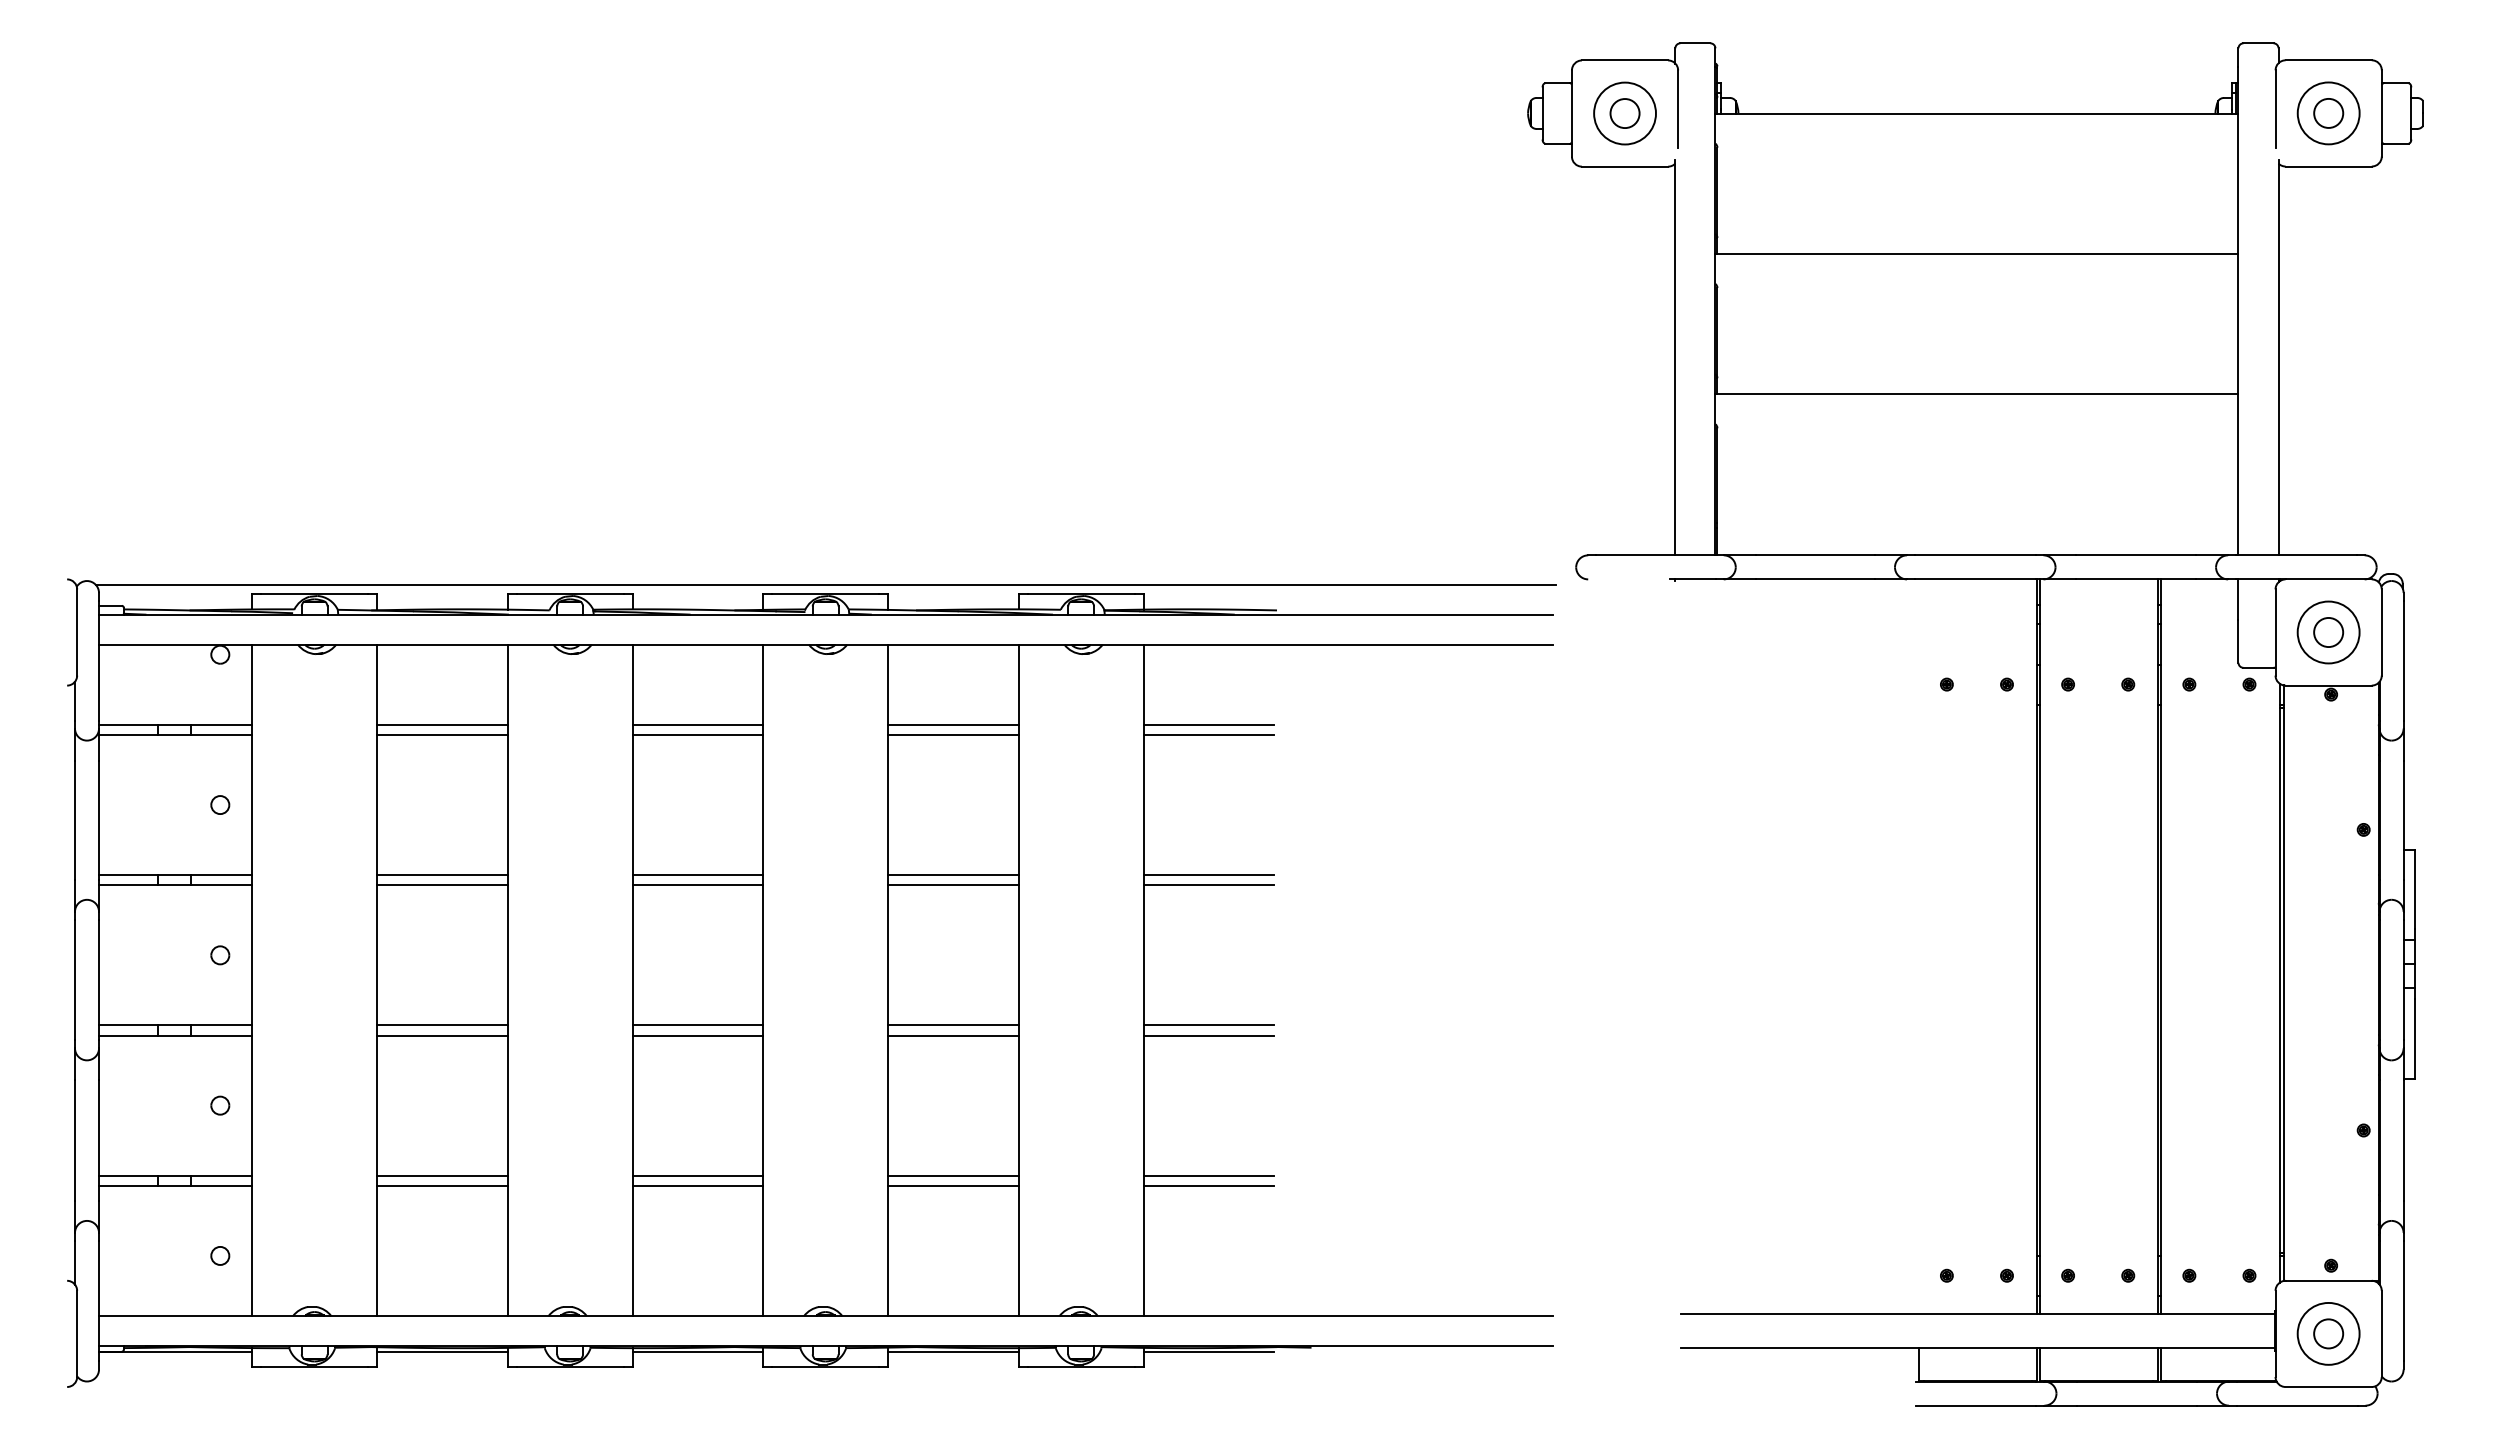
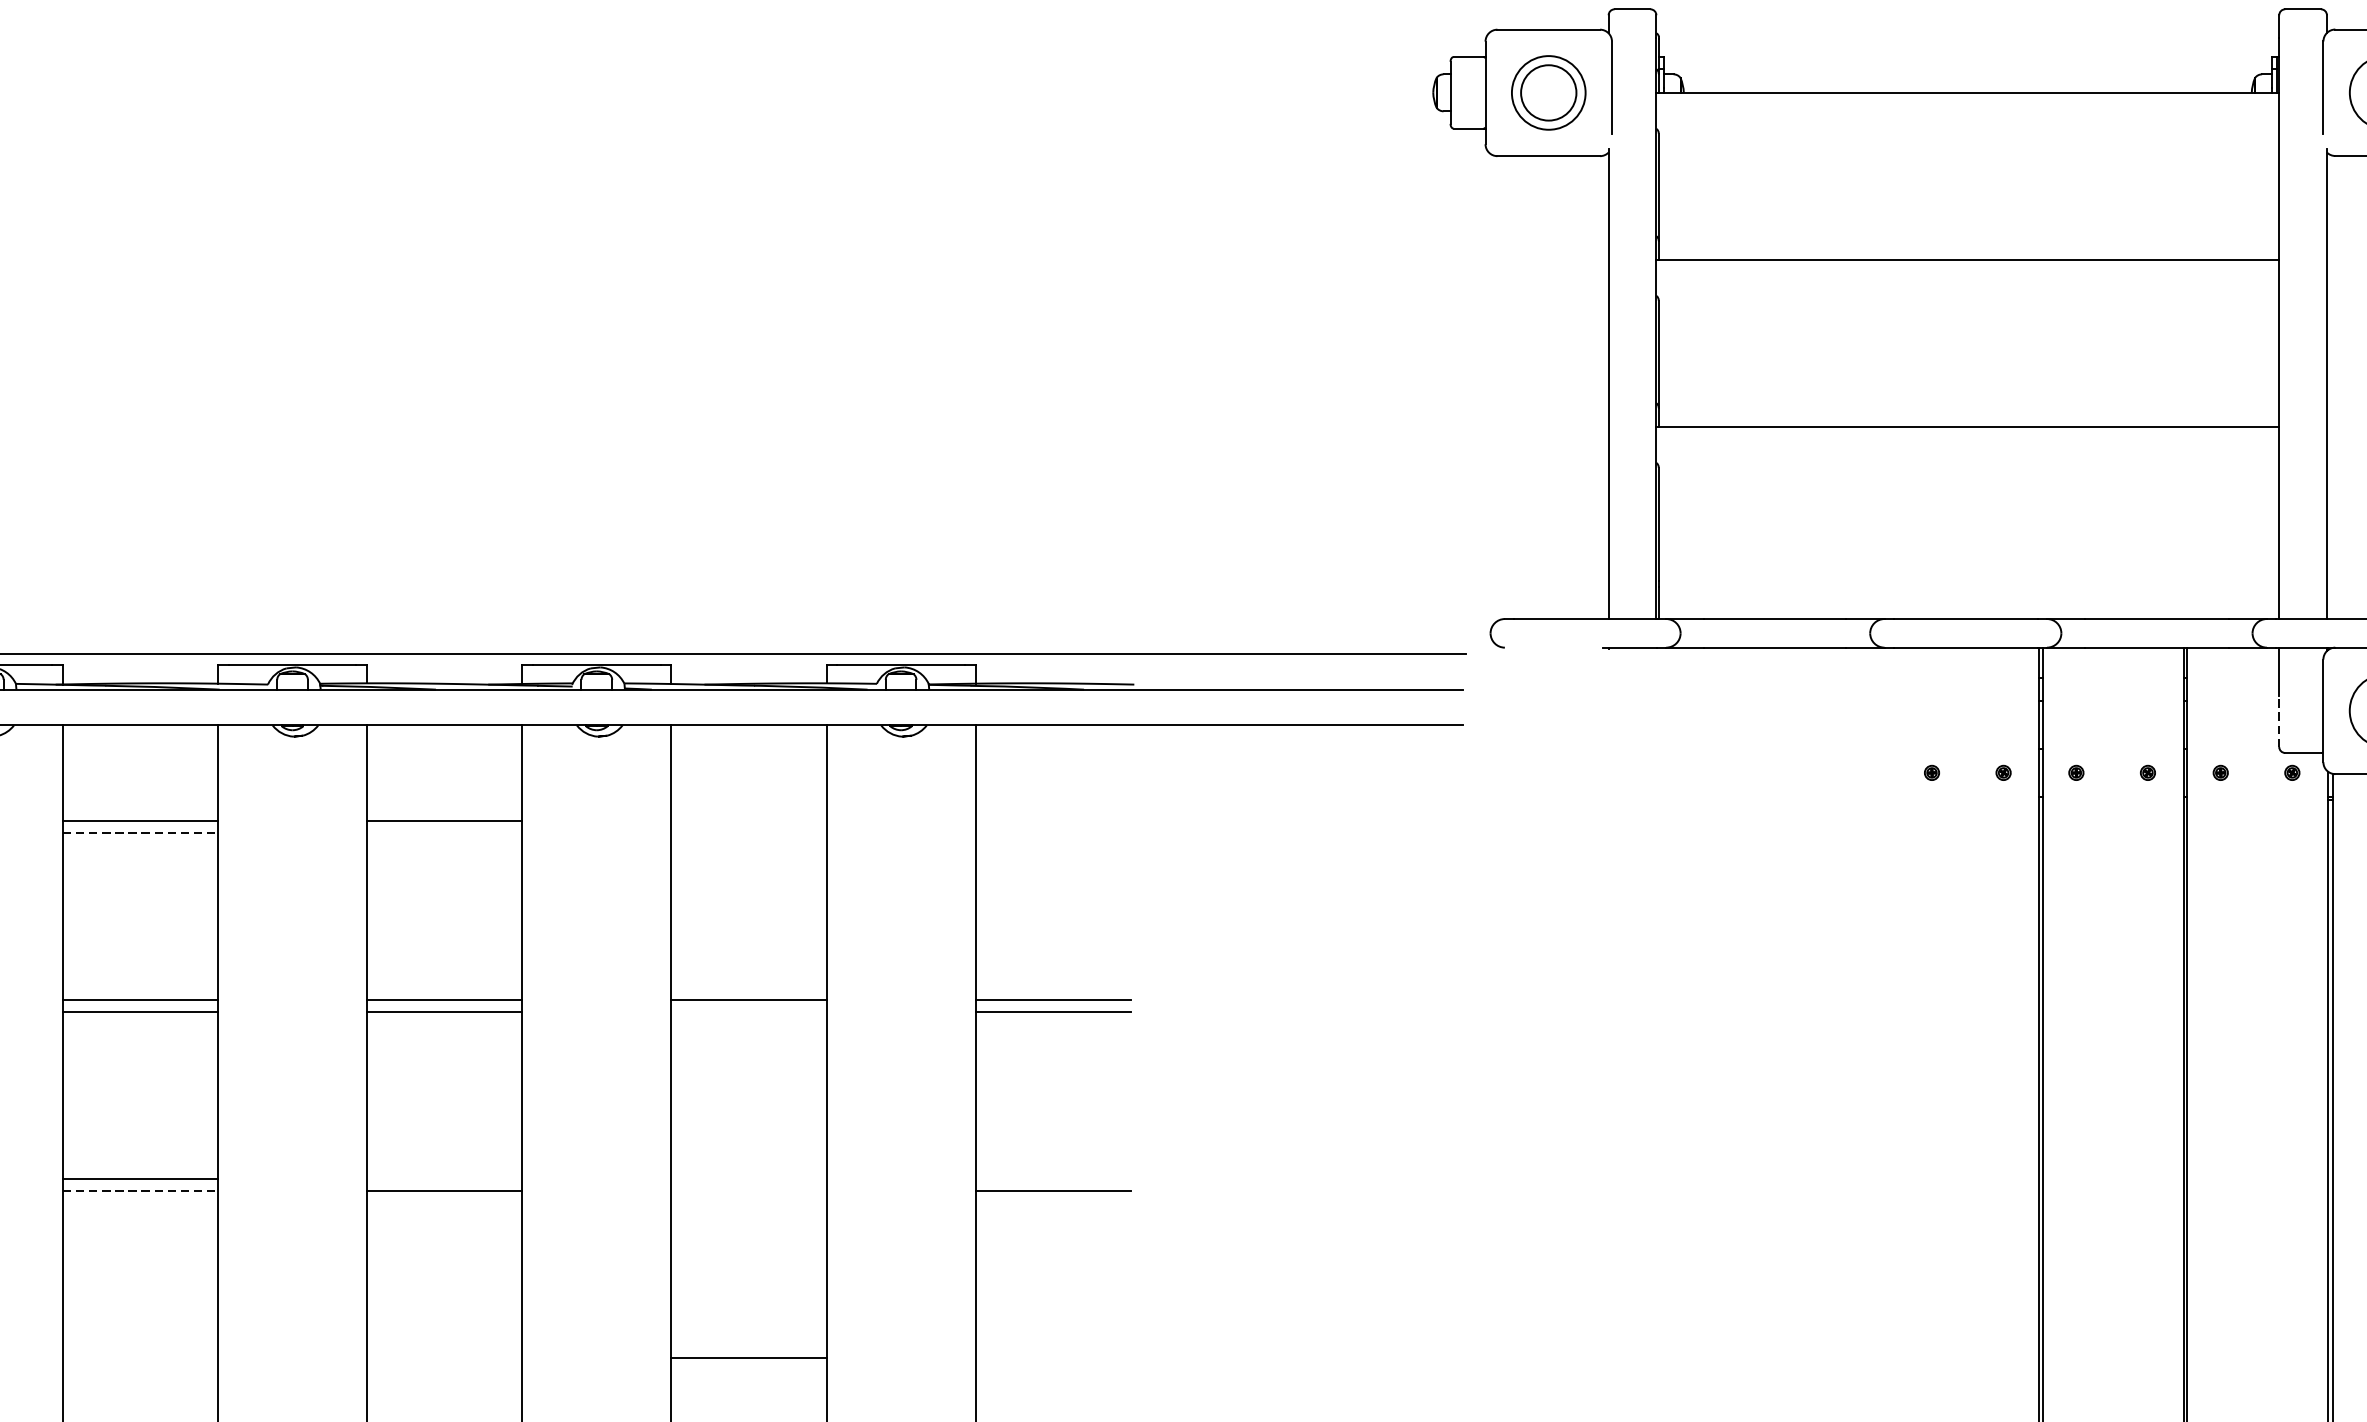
circle: (1624, 113) -> (1548, 92), size x1.6
line: (2238, 640) -> (2279, 720), solid -> dashed
line: (953, 724) -> (749, 820), removed
line: (1208, 724) -> (1052, 820), removed
line: (442, 734) -> (140, 832), solid -> dashed
line: (697, 734) -> (444, 832), removed
line: (953, 734) -> (749, 832), removed
line: (1208, 734) -> (1052, 832), removed
line: (953, 885) -> (749, 1012), removed
line: (697, 1025) -> (444, 1178), removed
line: (953, 1025) -> (749, 1178), removed
line: (1208, 1025) -> (1052, 1178), removed
line: (442, 1035) -> (140, 1190), solid -> dashed
line: (953, 1035) -> (749, 1190), removed
line: (442, 1175) -> (140, 1357), removed
line: (697, 1175) -> (444, 1357), removed
line: (1208, 1175) -> (1052, 1357), removed
line: (442, 1185) -> (140, 1369), removed
line: (697, 1185) -> (444, 1369), removed
line: (953, 1185) -> (749, 1369), removed
line: (1208, 1185) -> (1052, 1369), removed

